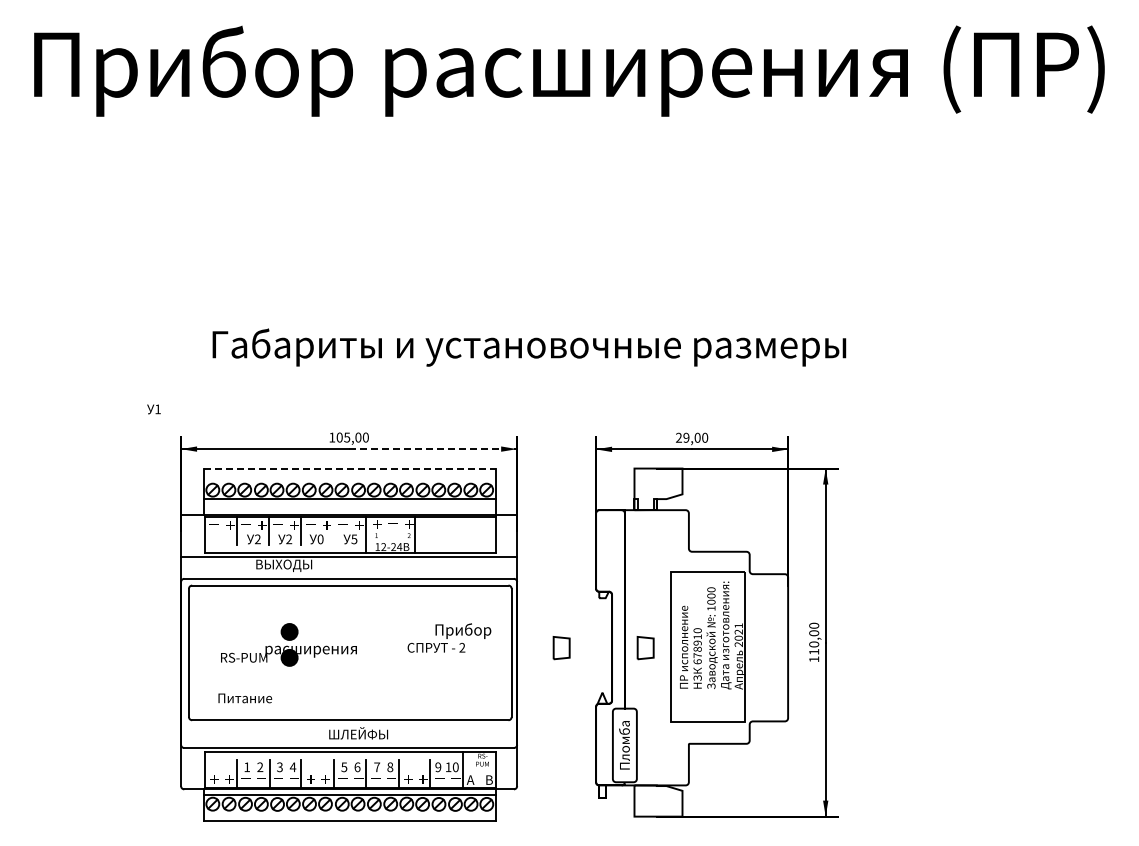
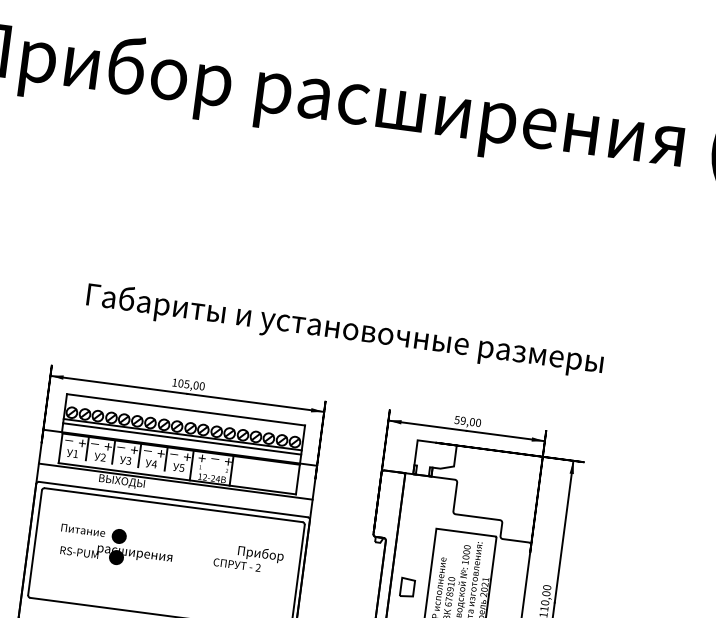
text: (153, 409) -> (72, 453), moved
text: (678, 437) -> (456, 419), 29,00 -> 59,00
line: (433, 449) -> (256, 403), dashed -> solid
line: (350, 468) -> (186, 409), dashed -> solid
line: (349, 504) -> (181, 439), added
line: (333, 530) -> (165, 458), added
text: (289, 539) -> (129, 461), 2 -> 3
text: (320, 539) -> (154, 464), 0 -> 4
part: (561, 648) -> (338, 579), removed
text: (245, 698) -> (83, 530), moved

